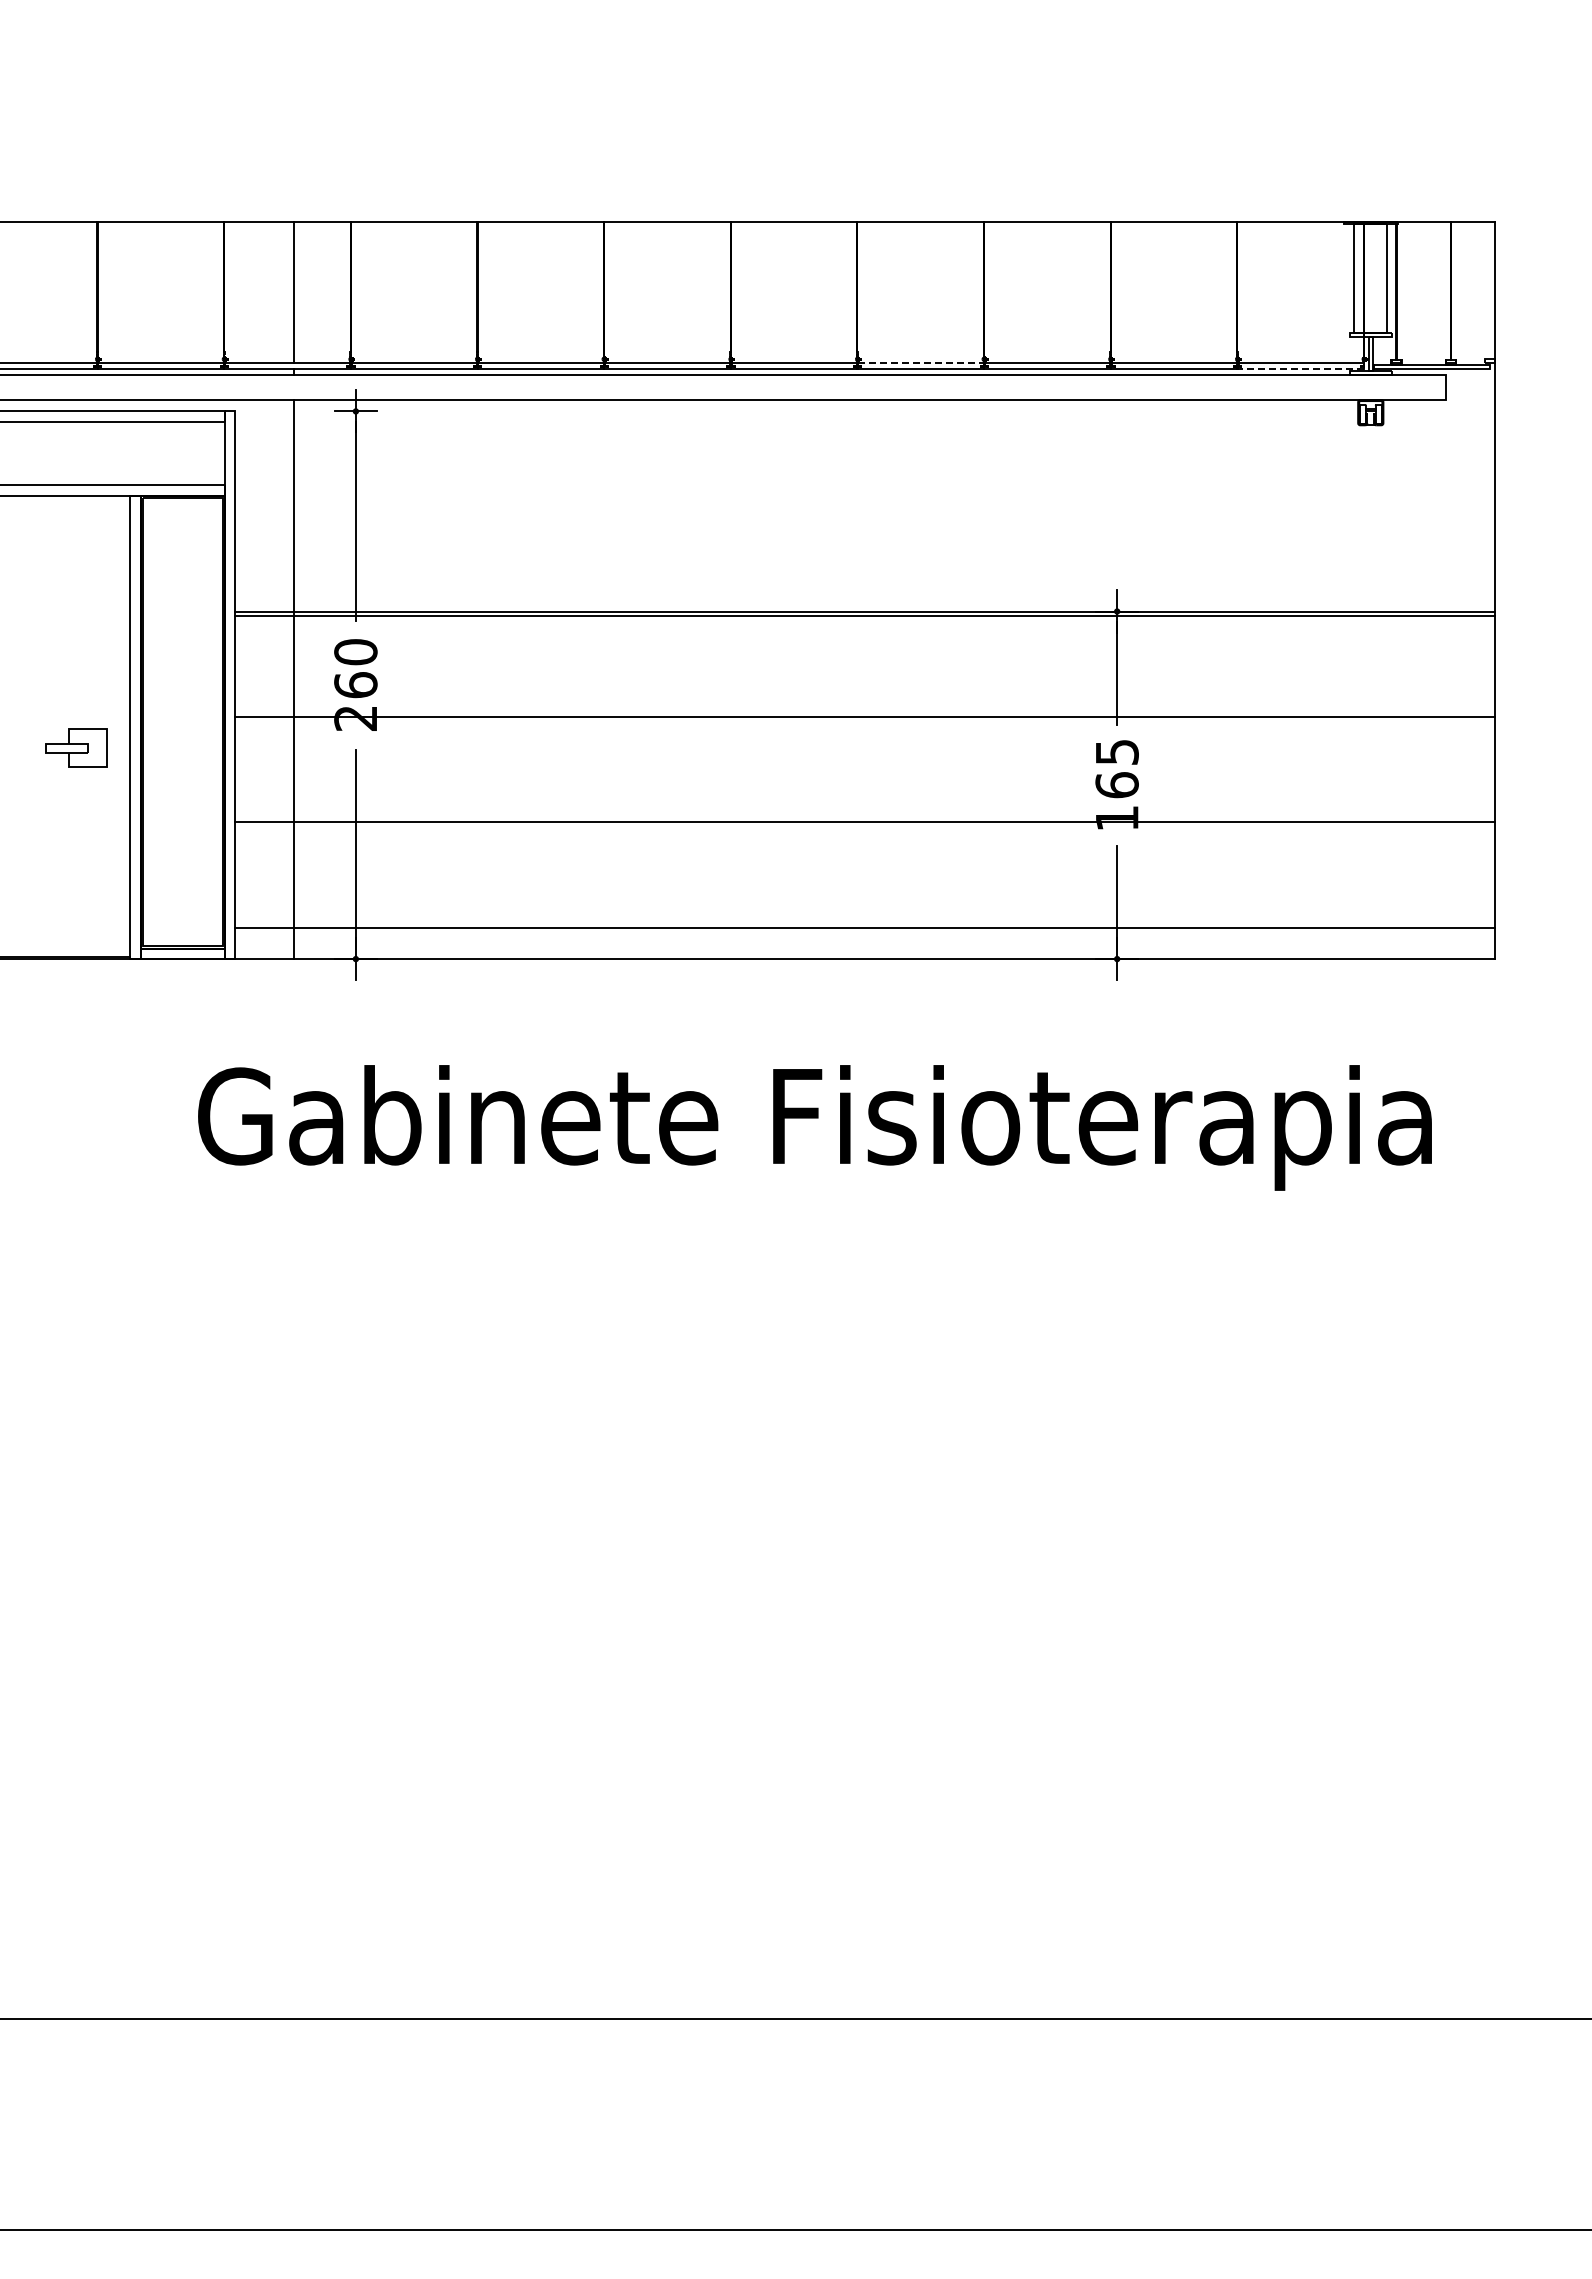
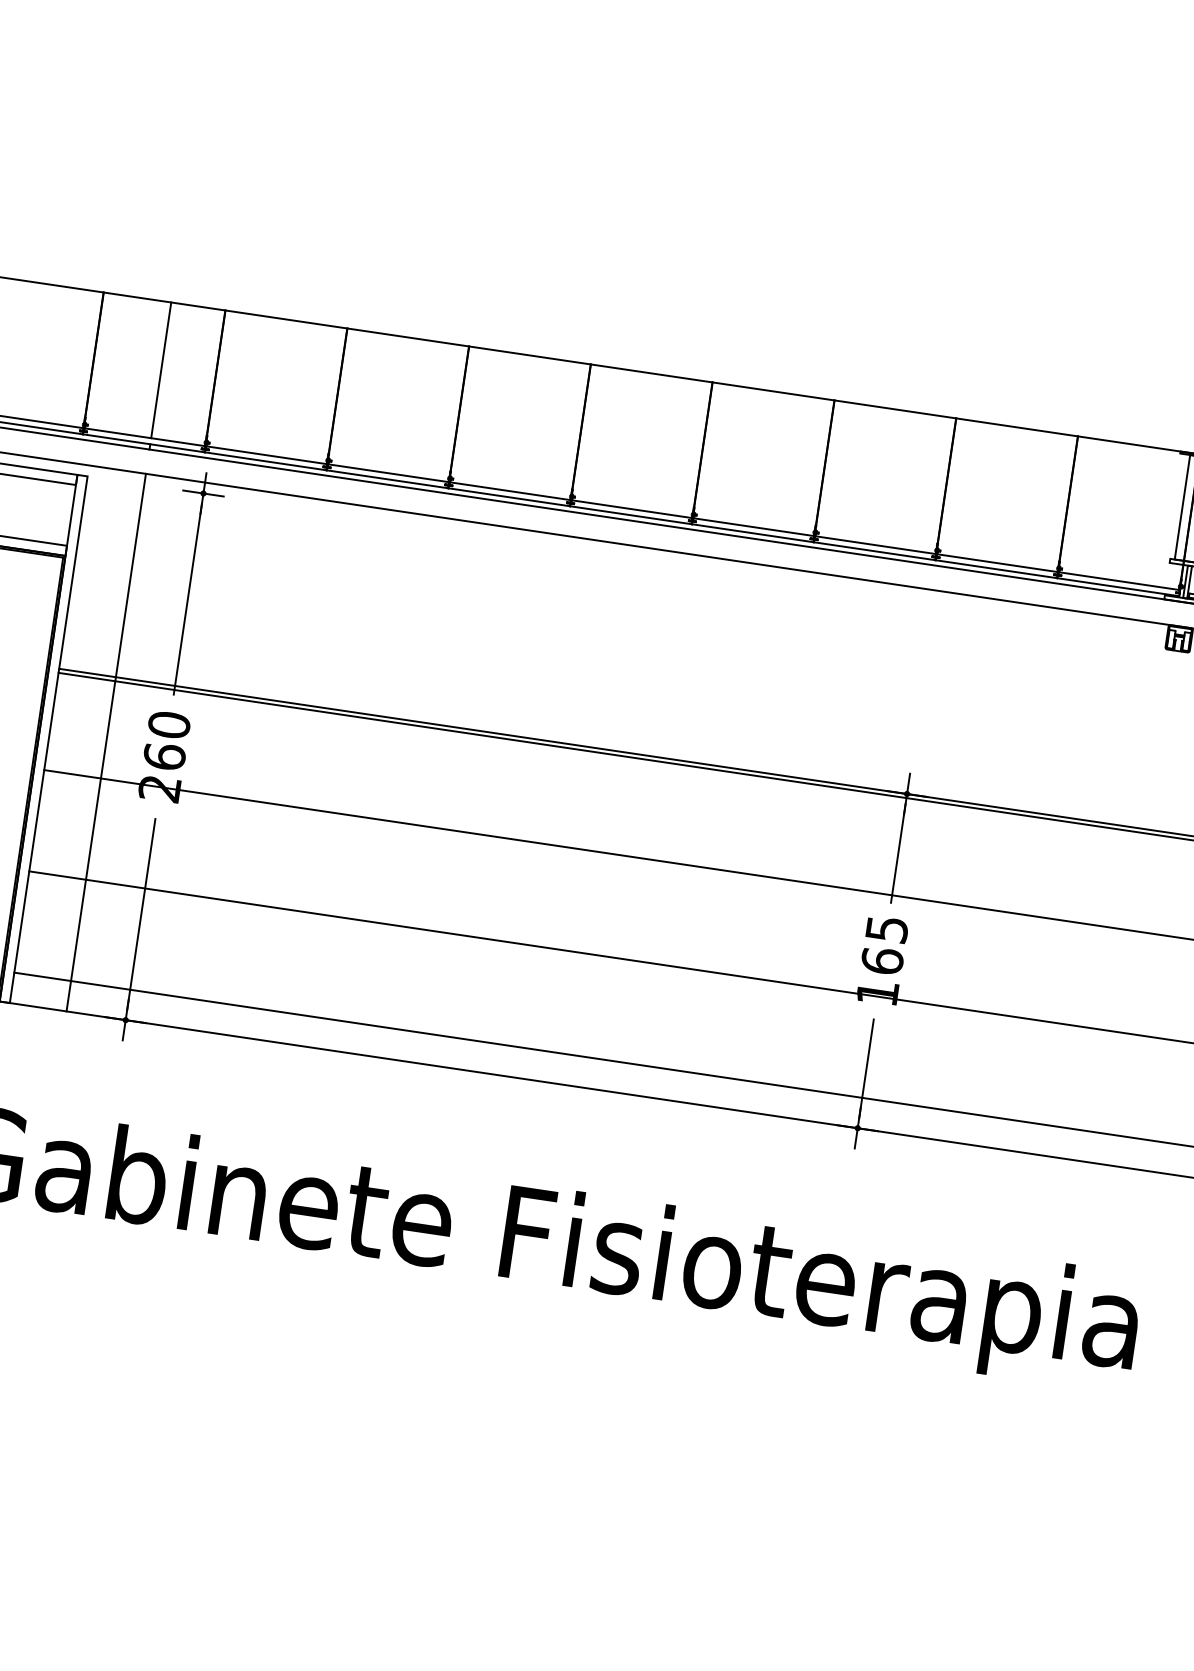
line: (921, 362) -> (754, 526), dashed -> solid
line: (1300, 369) -> (1117, 587), dashed -> solid

